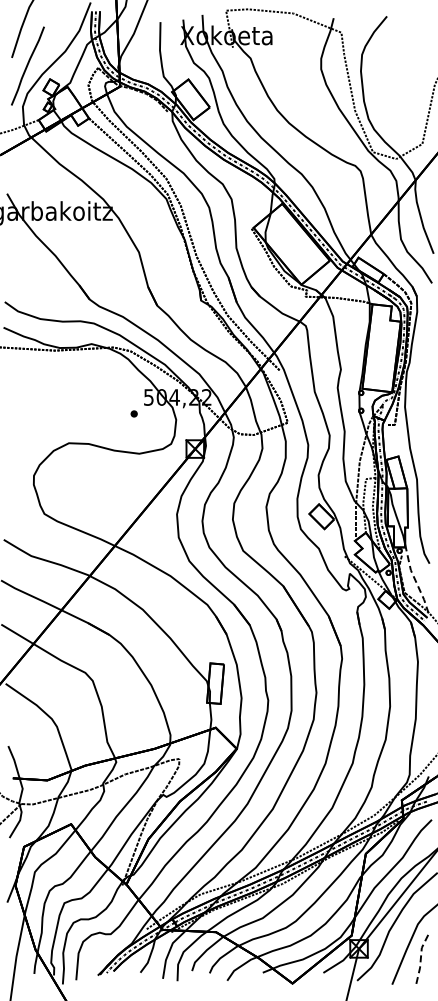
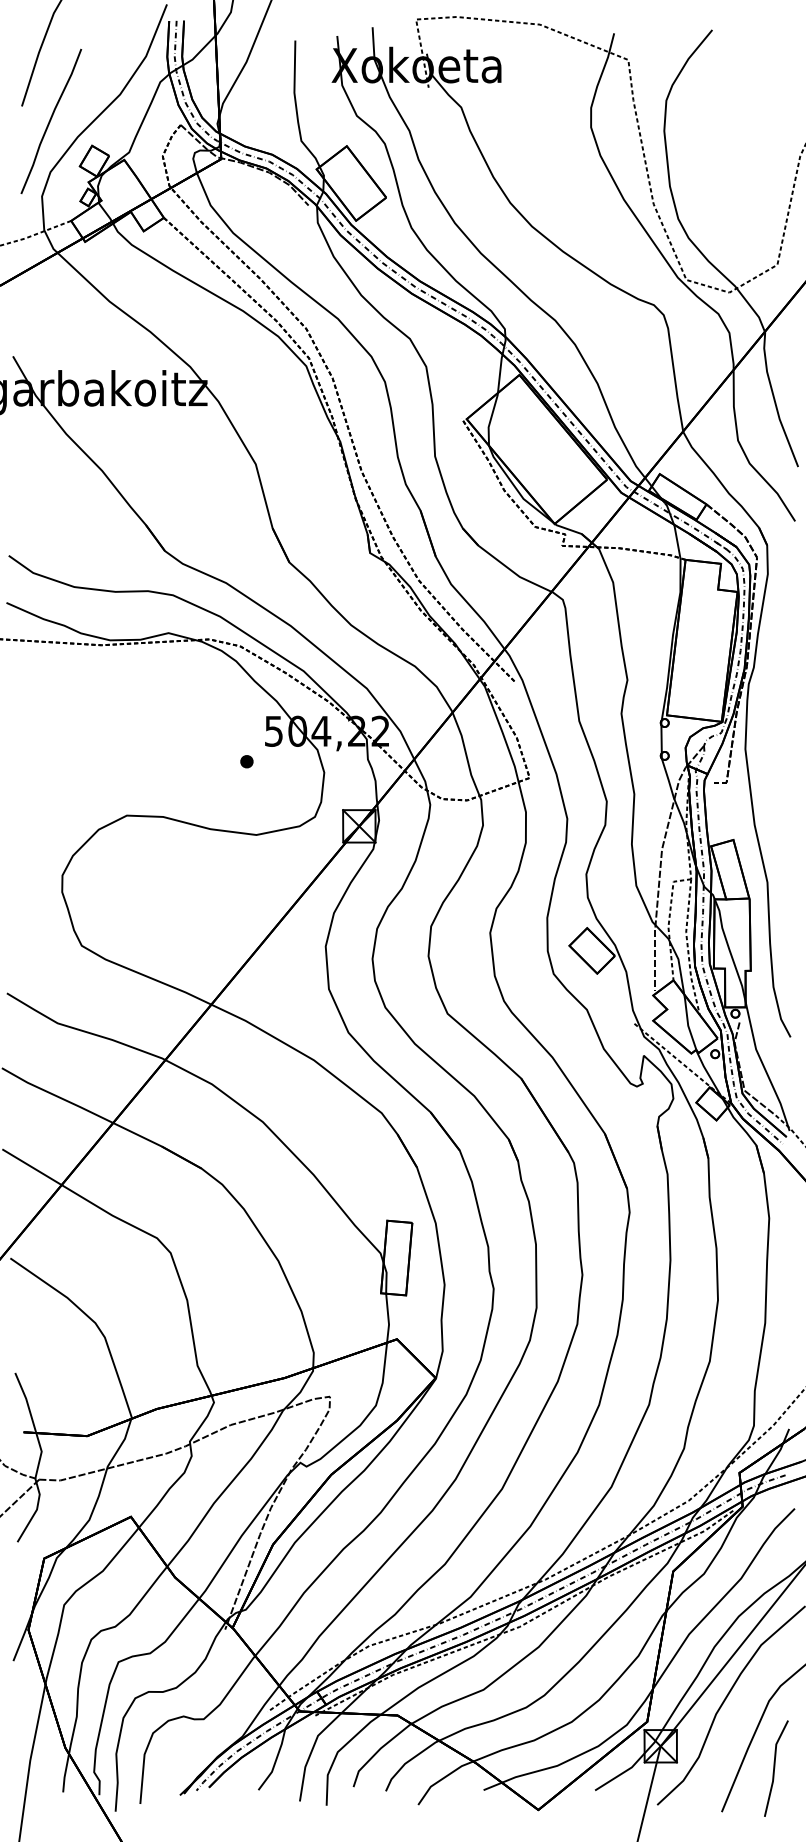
line: (415, 580) -> (764, 1068), dashed -> solid
line: (420, 960) -> (773, 1767), dashed -> solid

